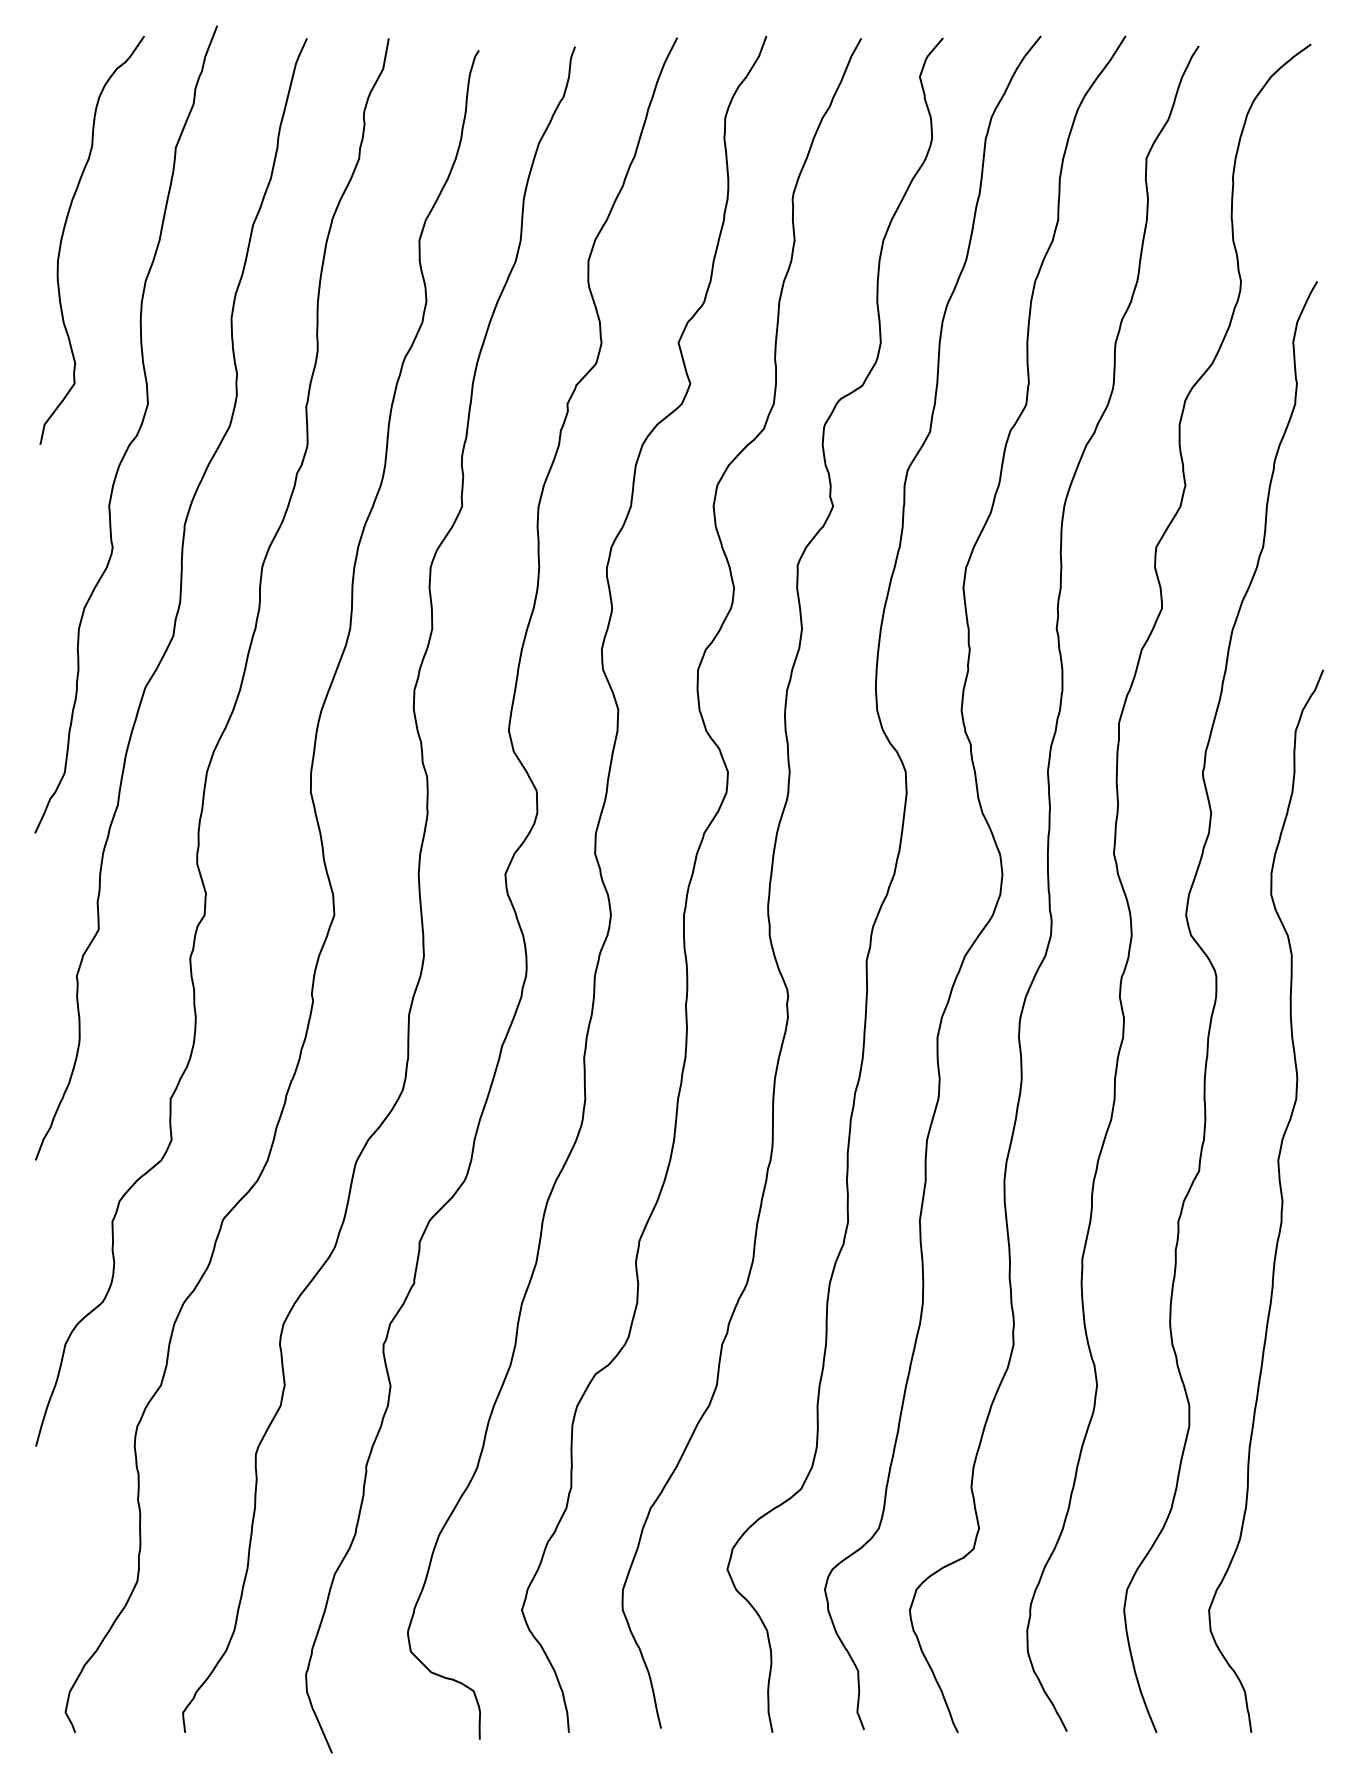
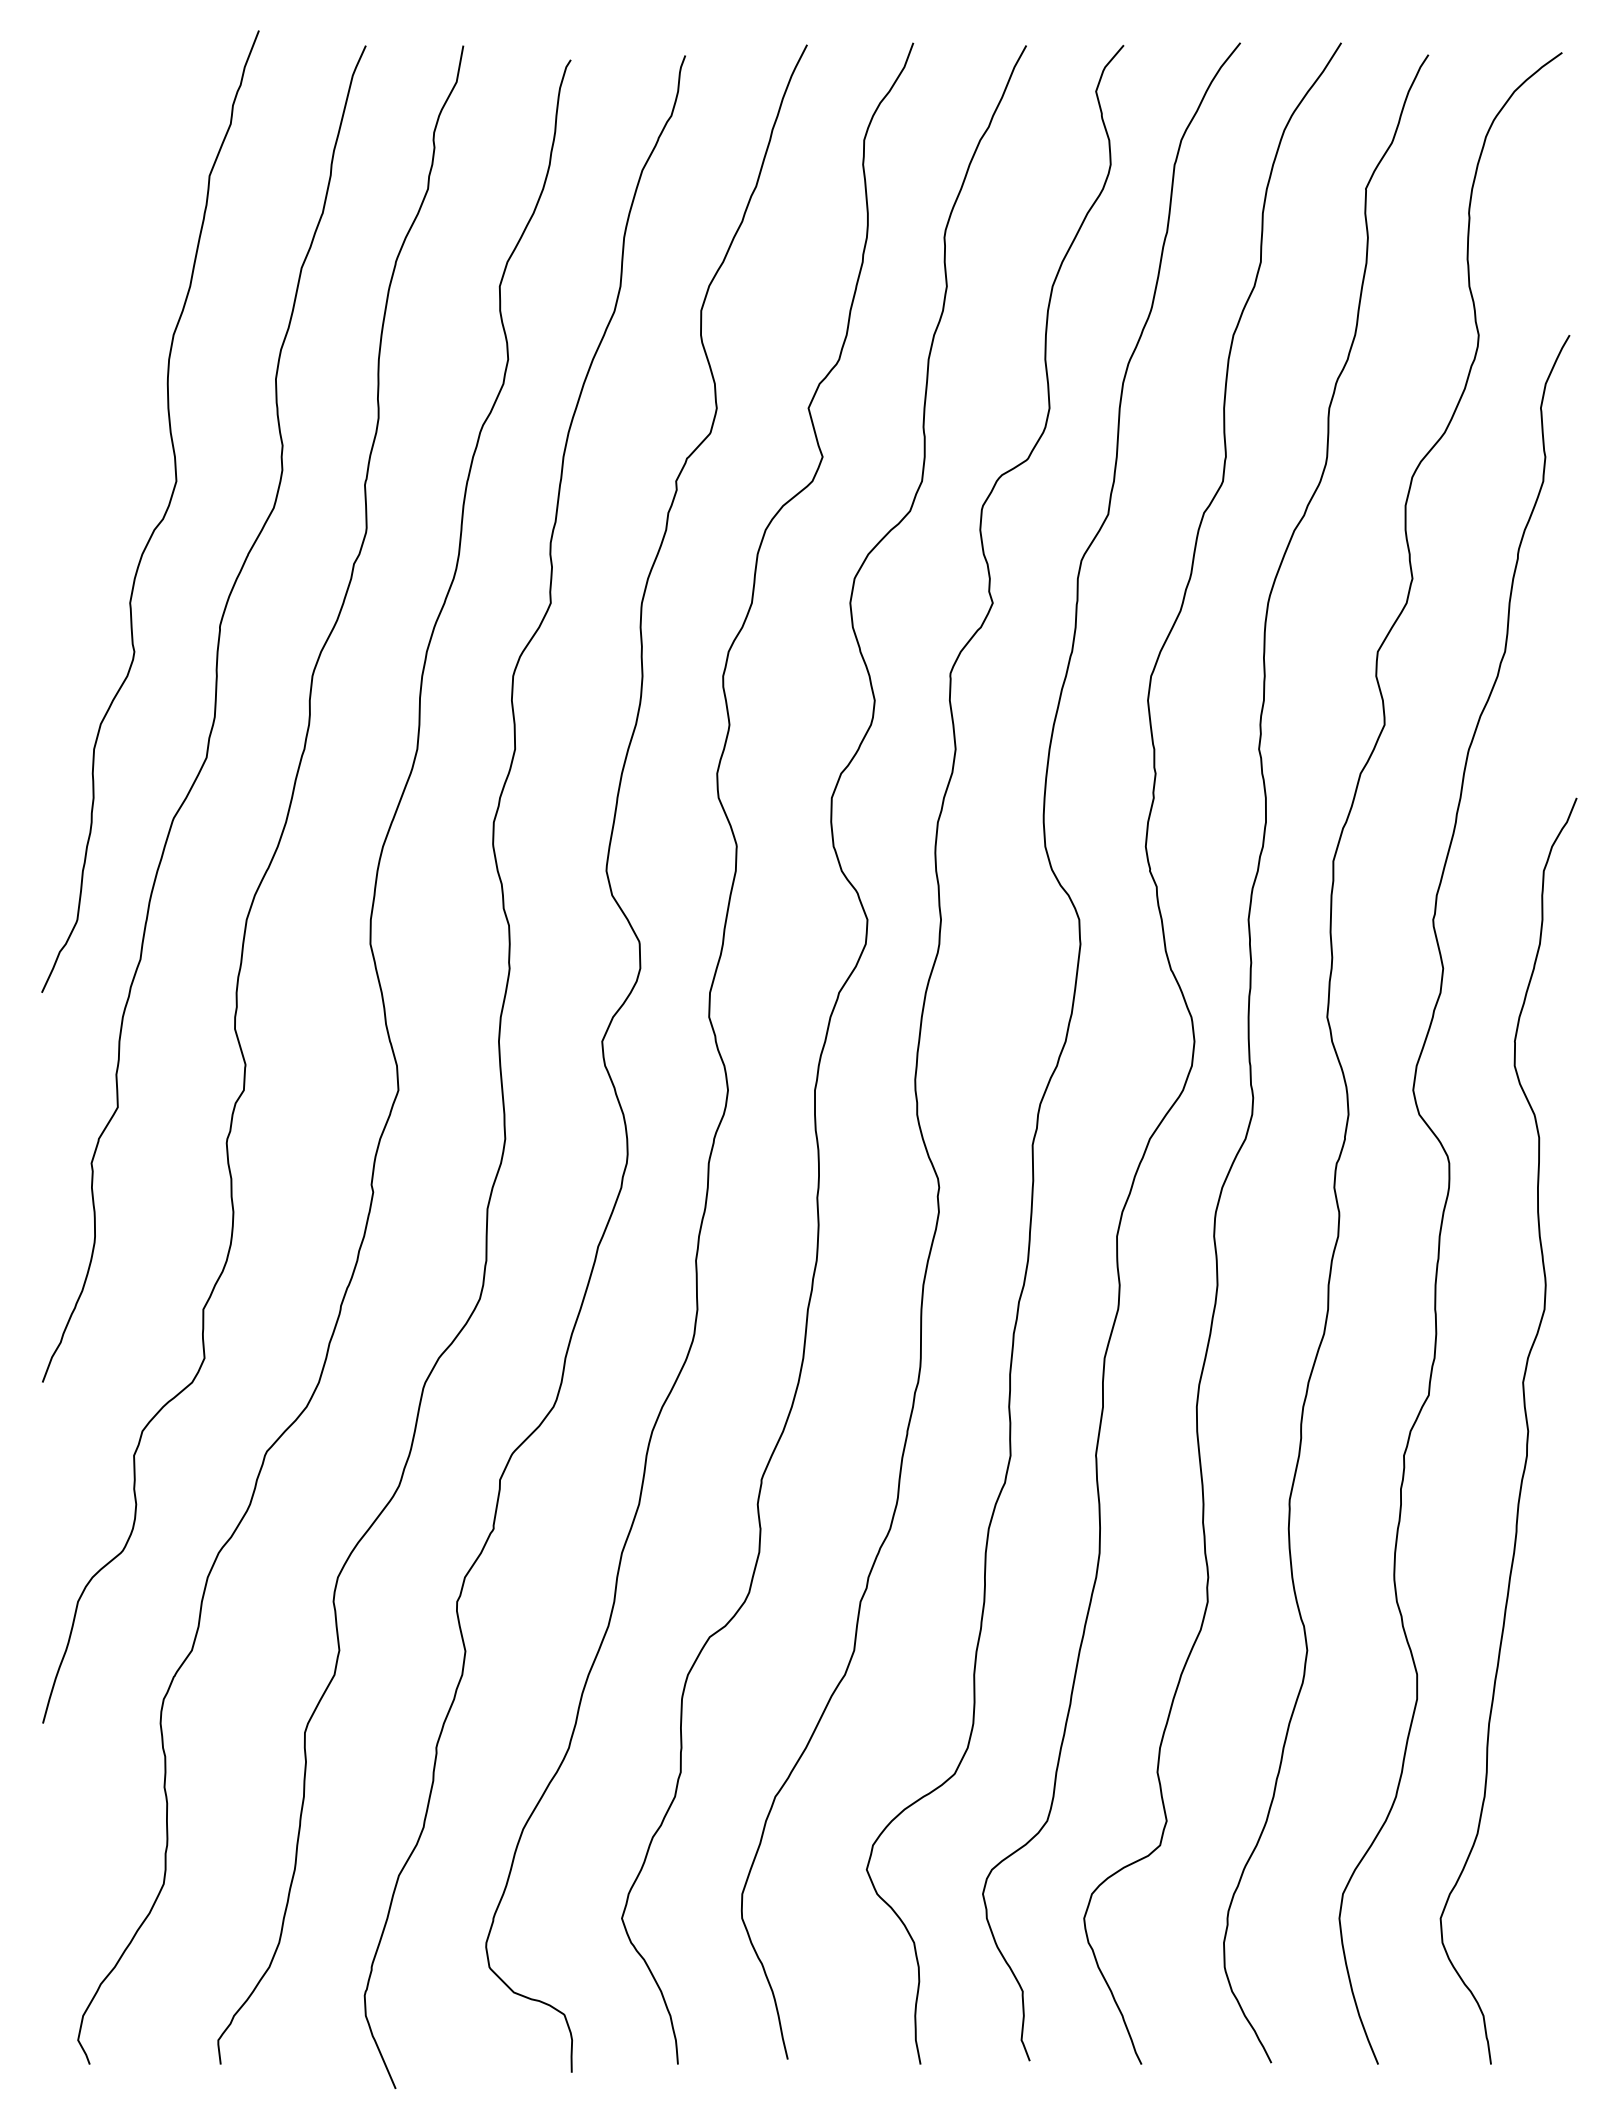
curve: (64, 232) -> (76, 277), removed

